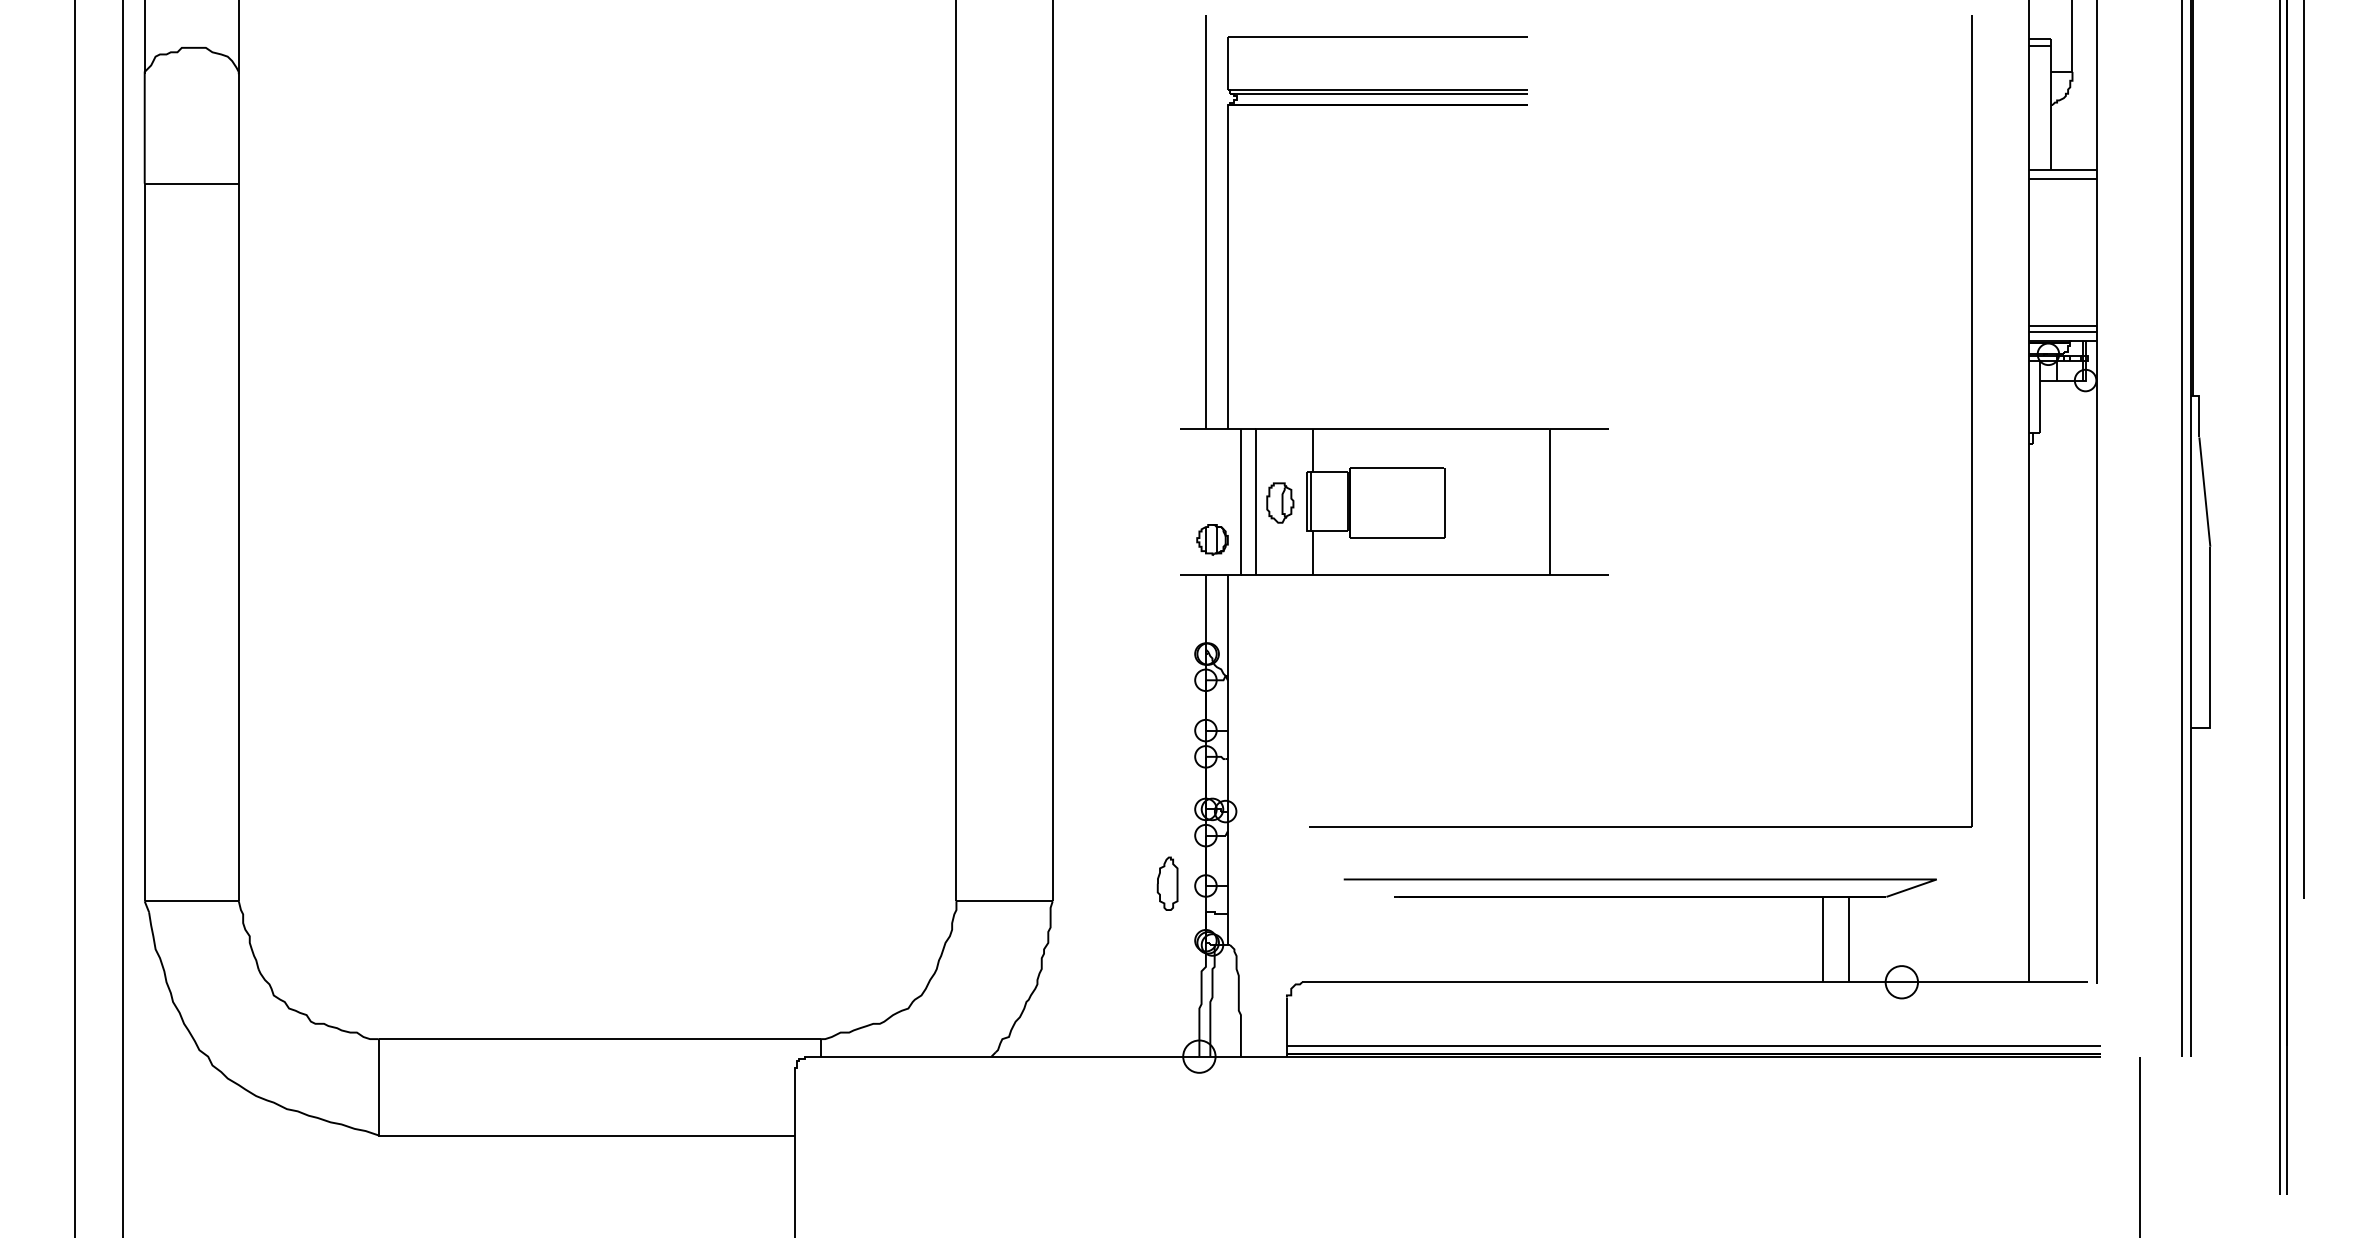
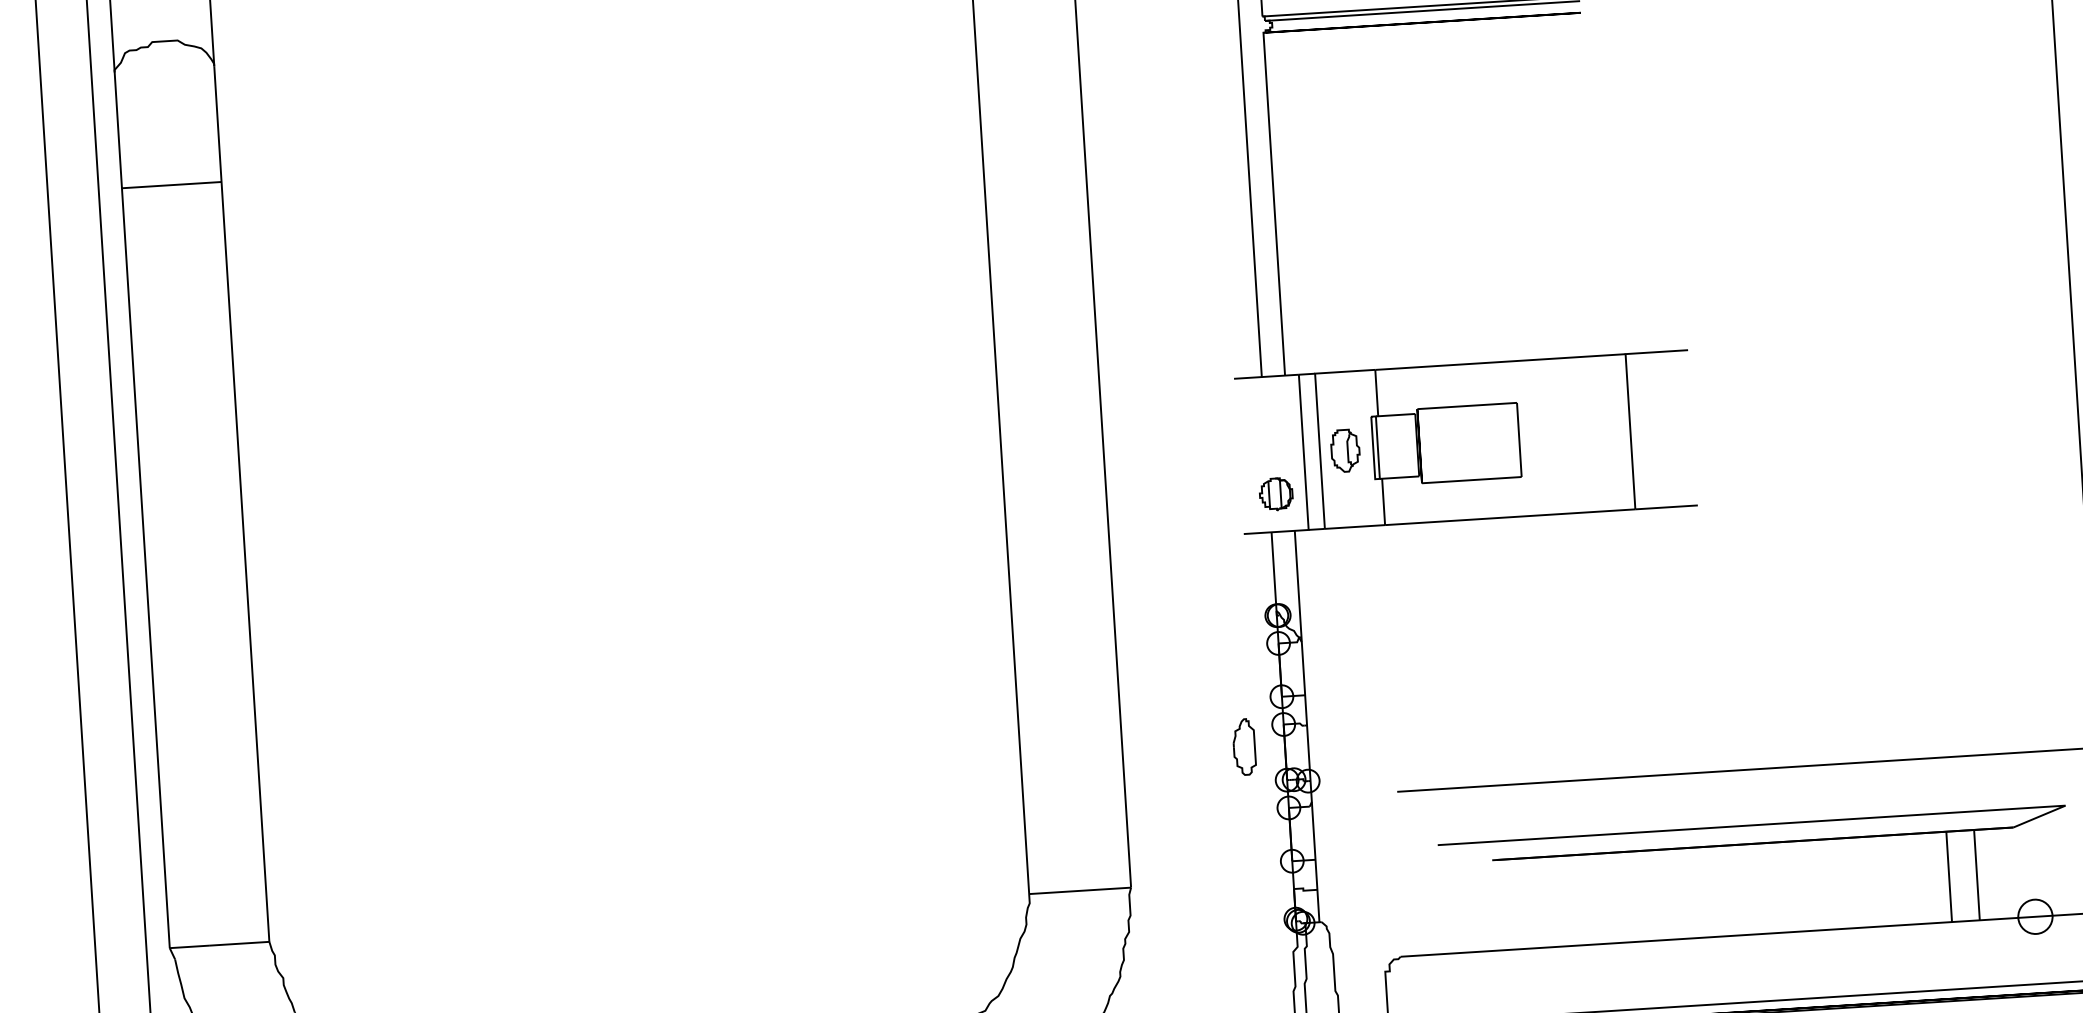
part: (1167, 883) -> (1244, 746), moved

